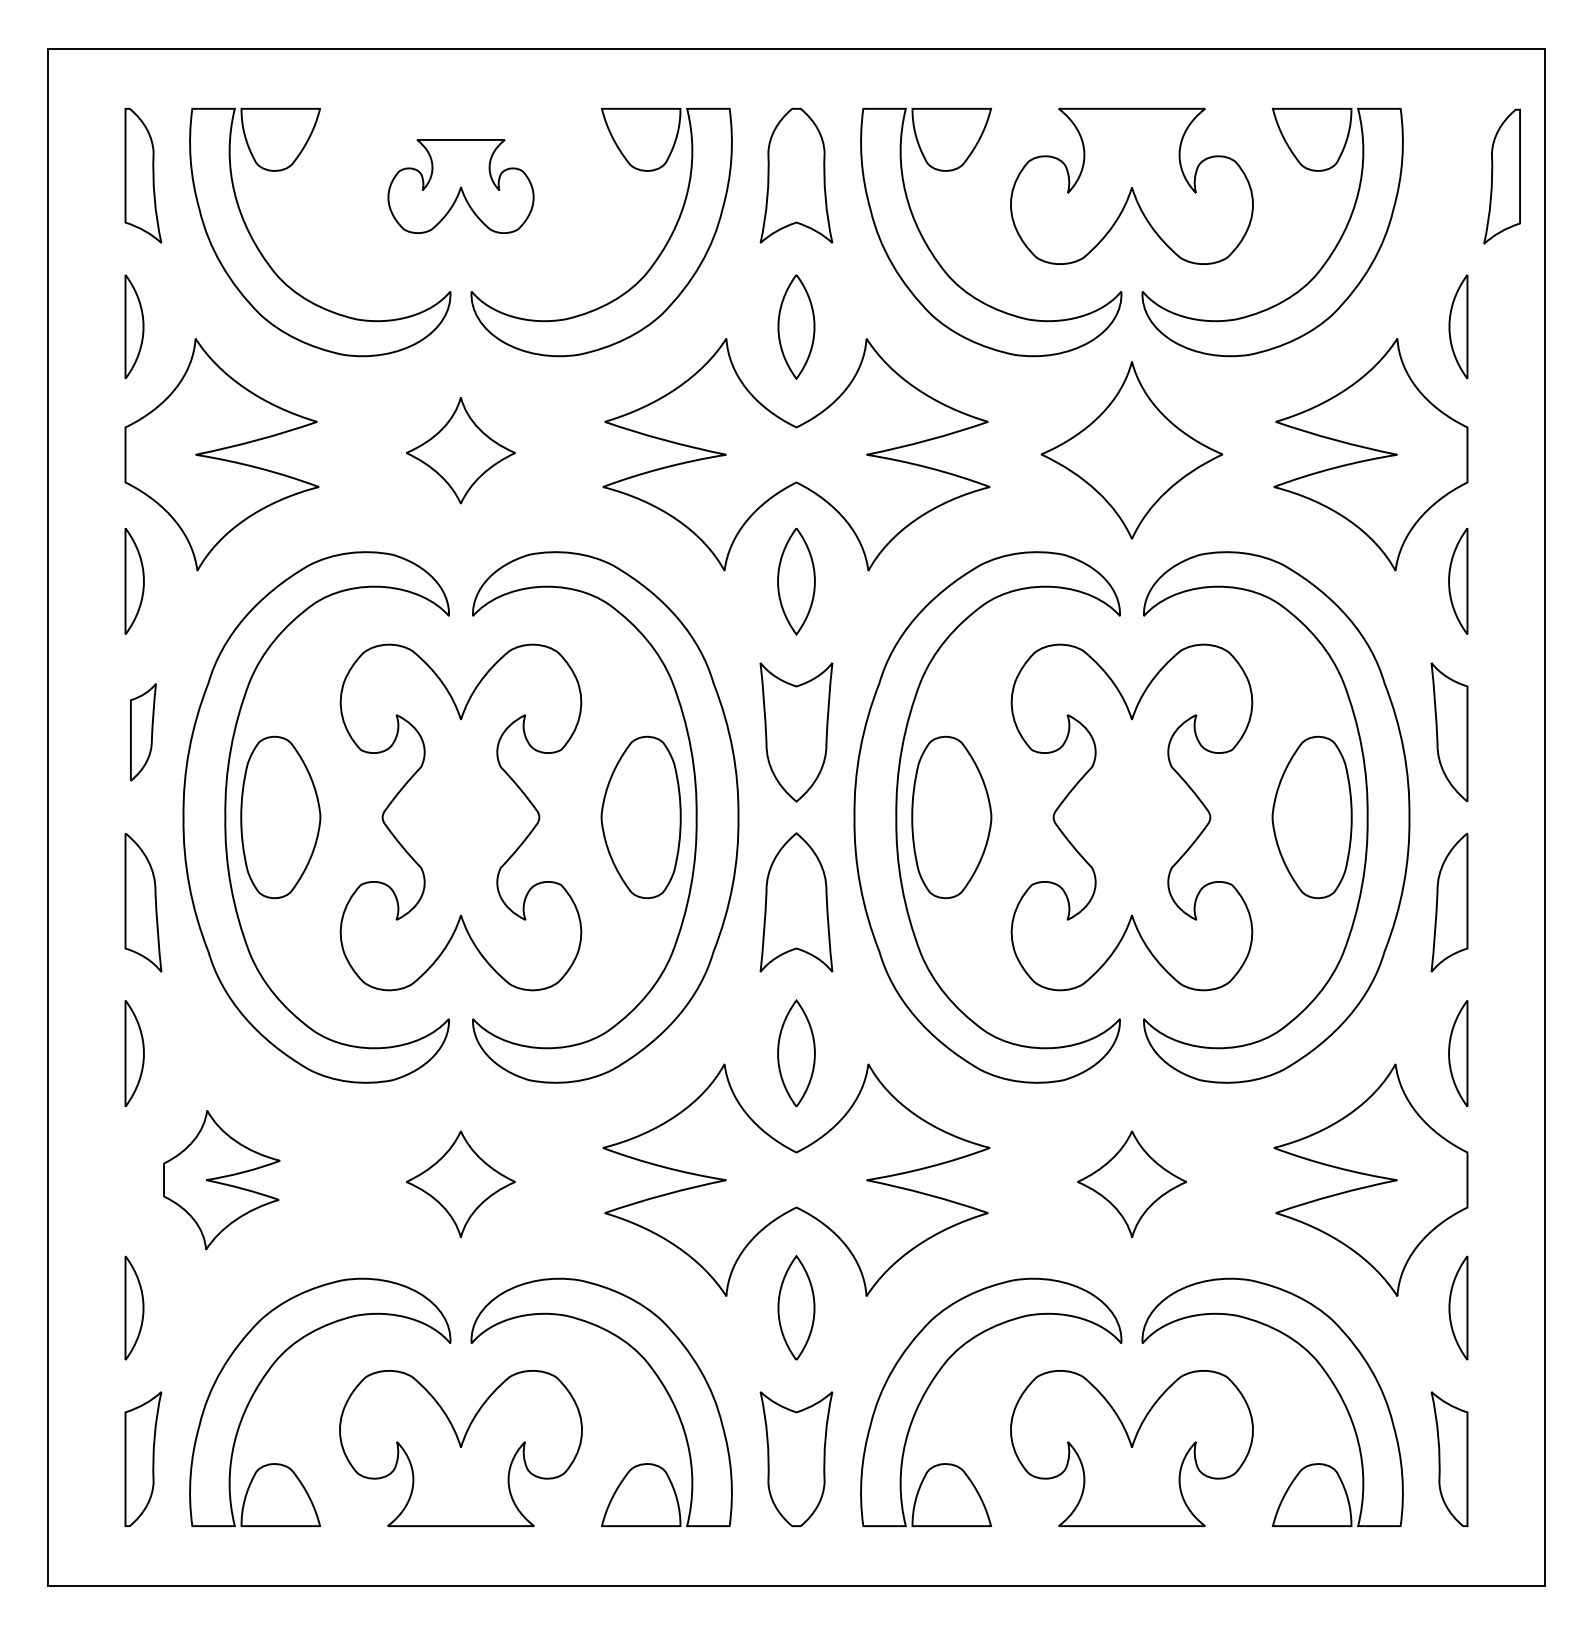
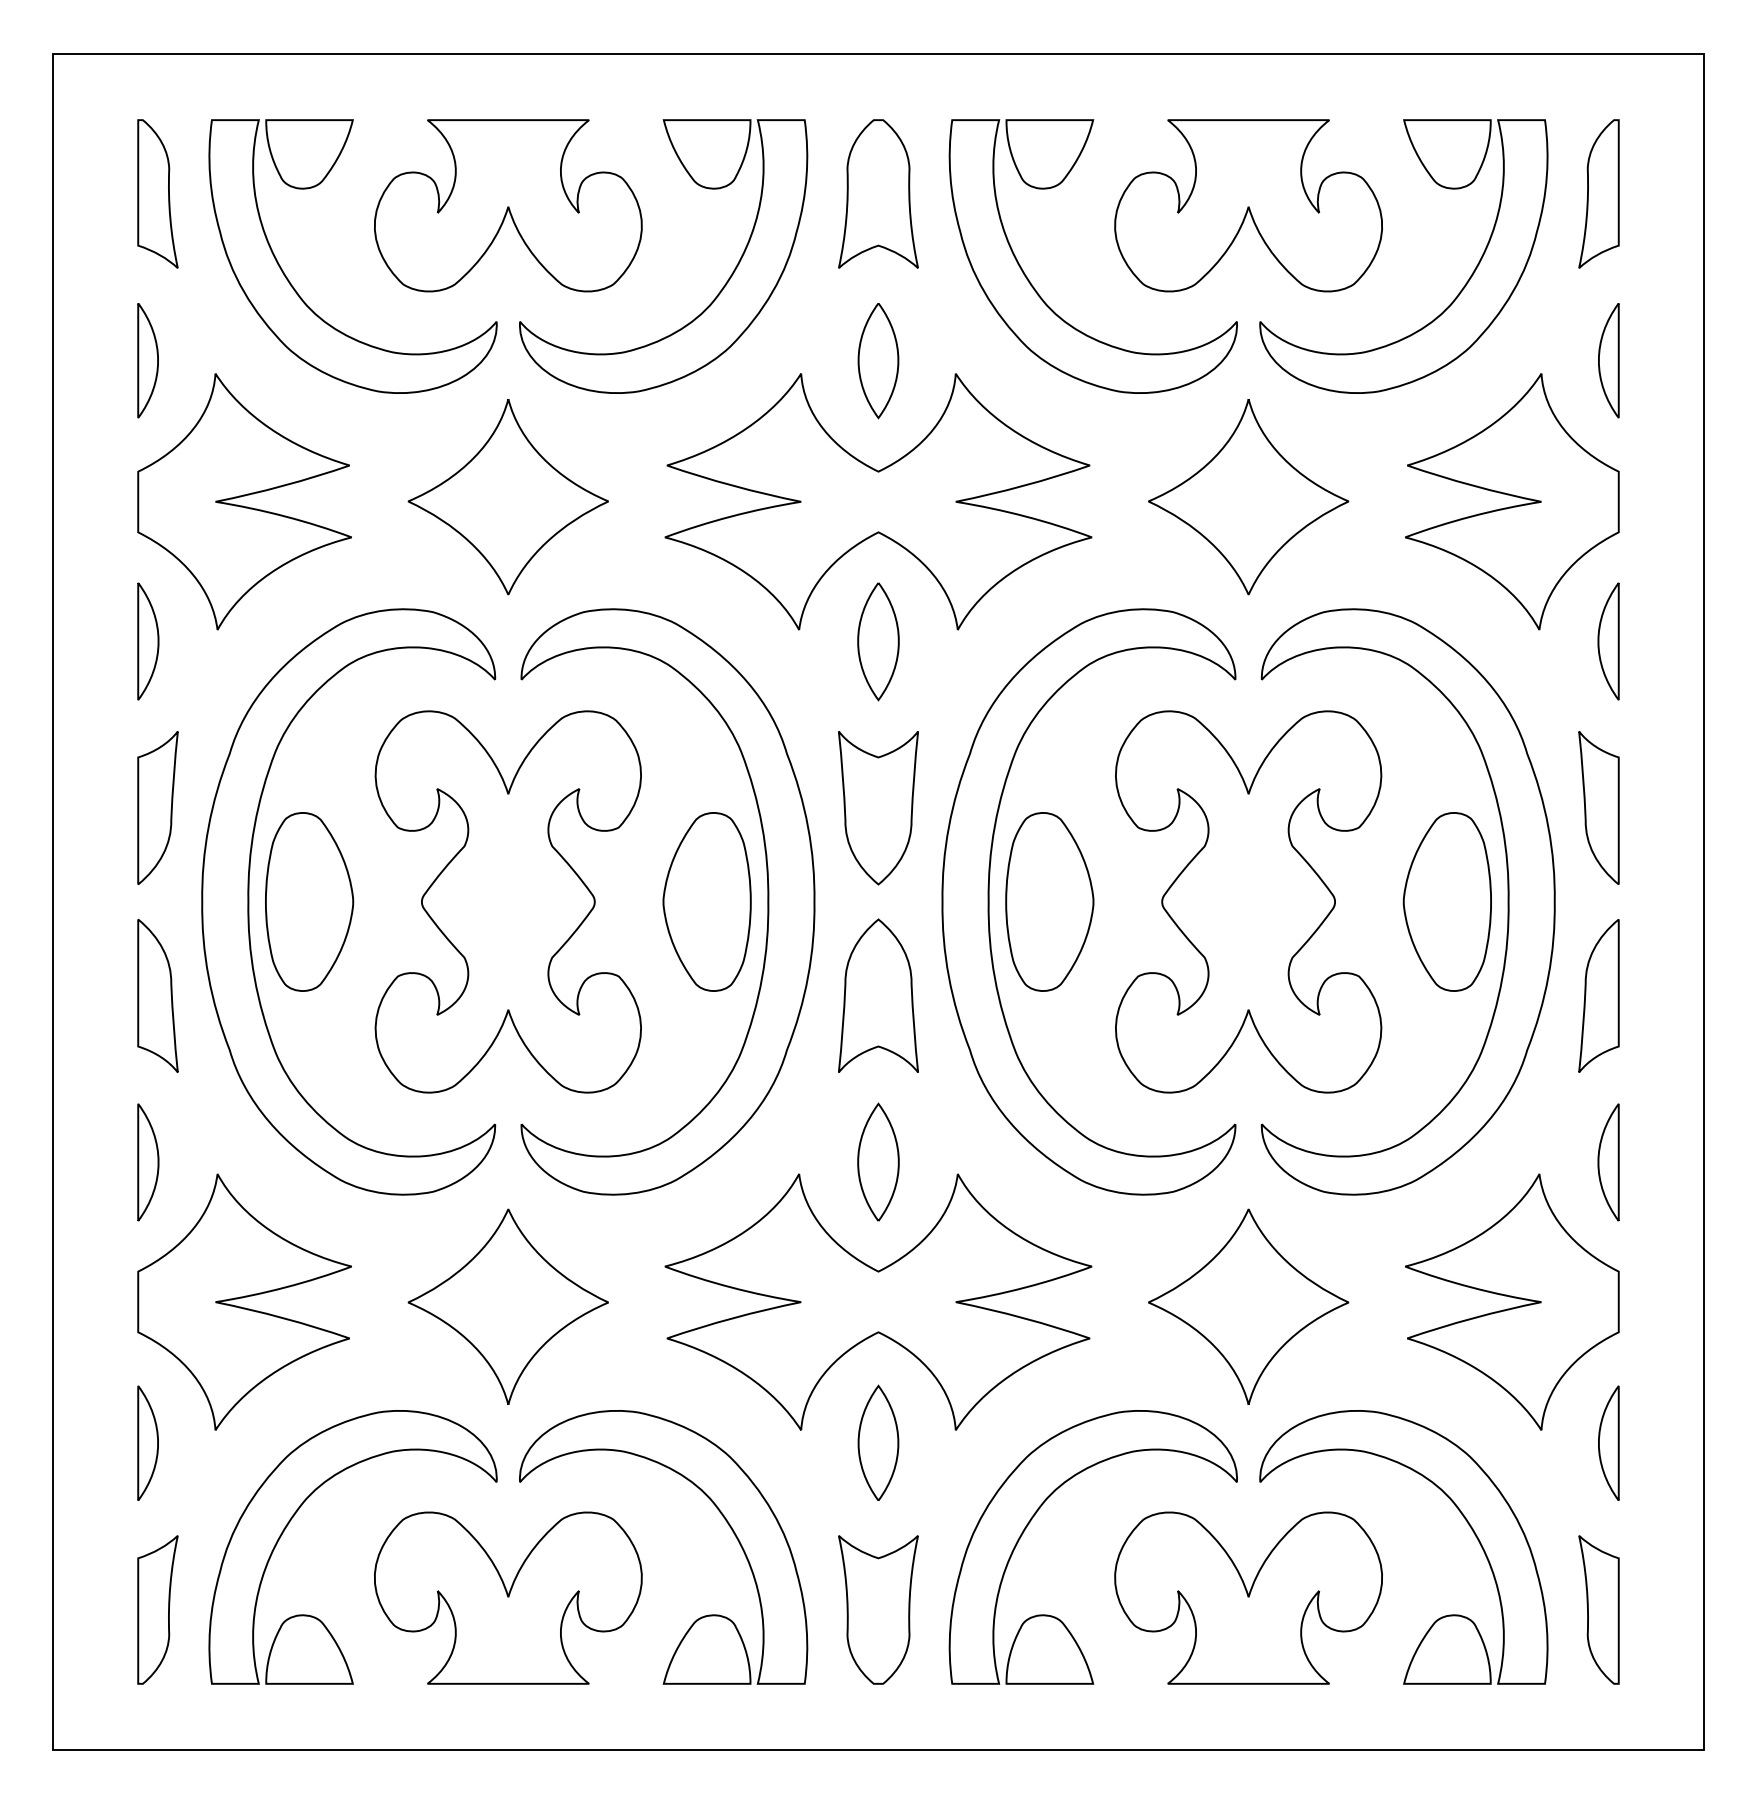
part: (1501, 176) -> (1598, 193), moved
part: (461, 186) -> (508, 205), size x1.67
part: (460, 450) -> (507, 497), size x1.67
part: (142, 731) -> (157, 807), size x1.43
part: (221, 1179) -> (244, 1301), size x1.67
part: (460, 1184) -> (507, 1306), size x1.67
part: (1131, 1184) -> (1248, 1306), size x1.67

